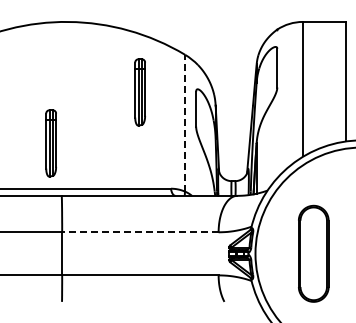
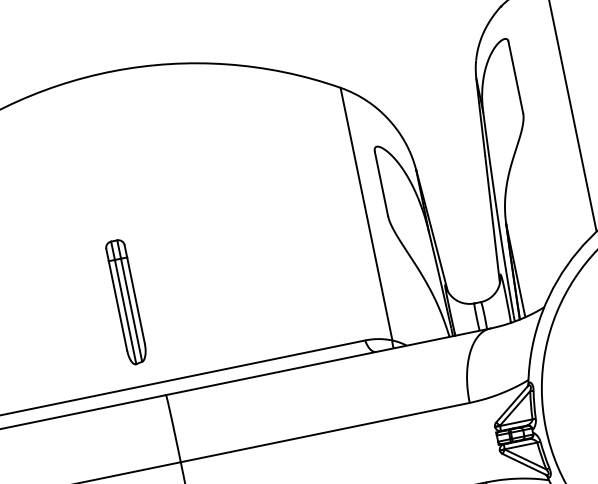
part: (139, 92) -> (270, 174), removed
line: (185, 122) -> (366, 212), dashed -> solid
line: (139, 232) -> (323, 433), dashed -> solid

